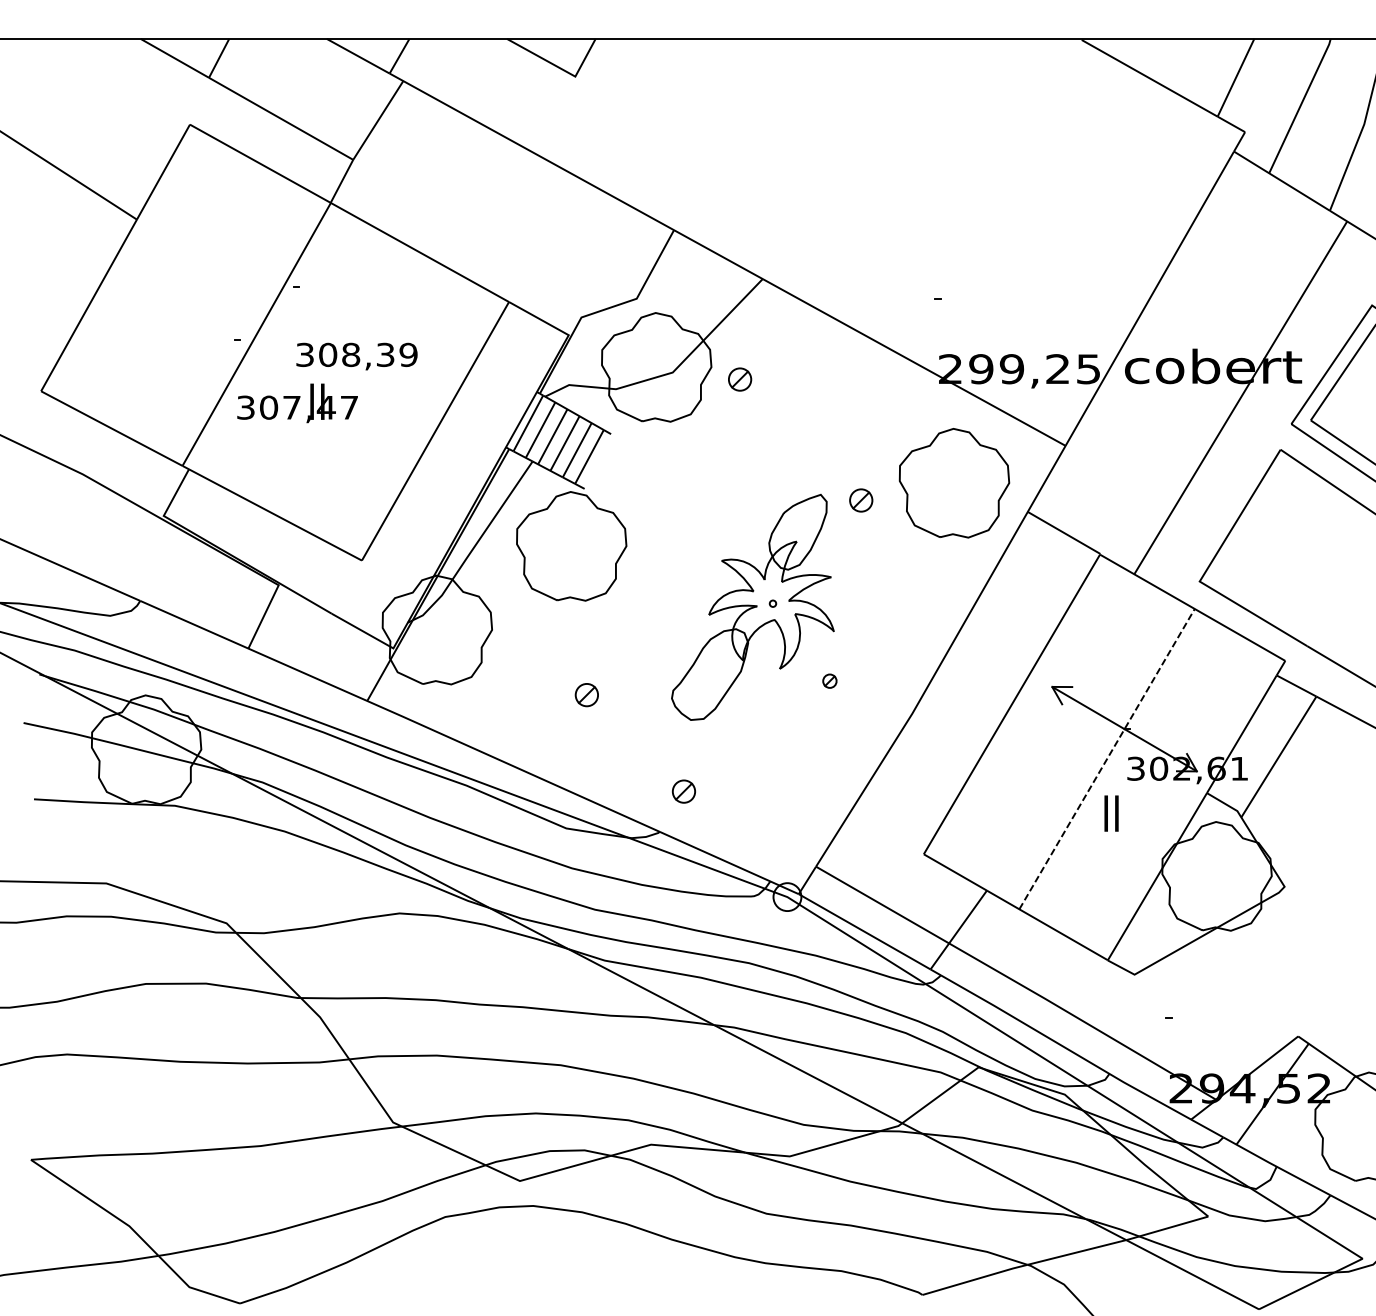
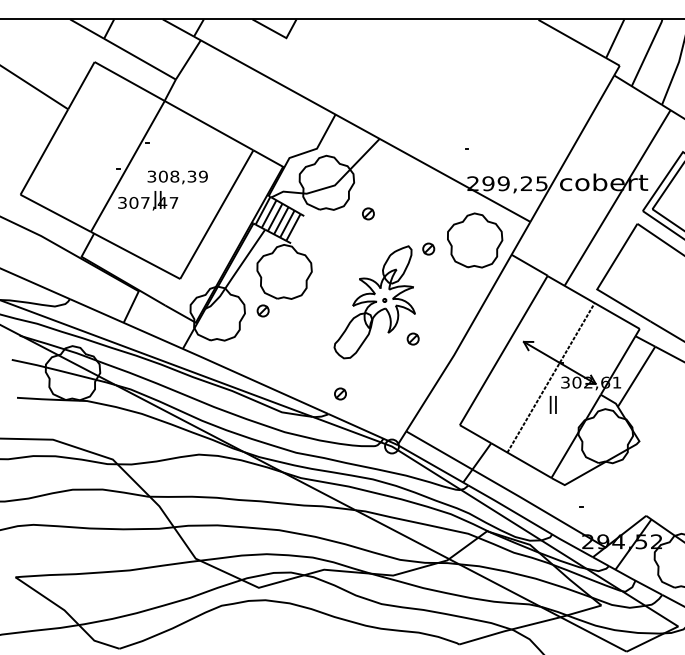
part: (740, 378) -> (368, 213), moved
part: (828, 680) -> (412, 338), size x1.67
part: (585, 694) -> (262, 310), moved

